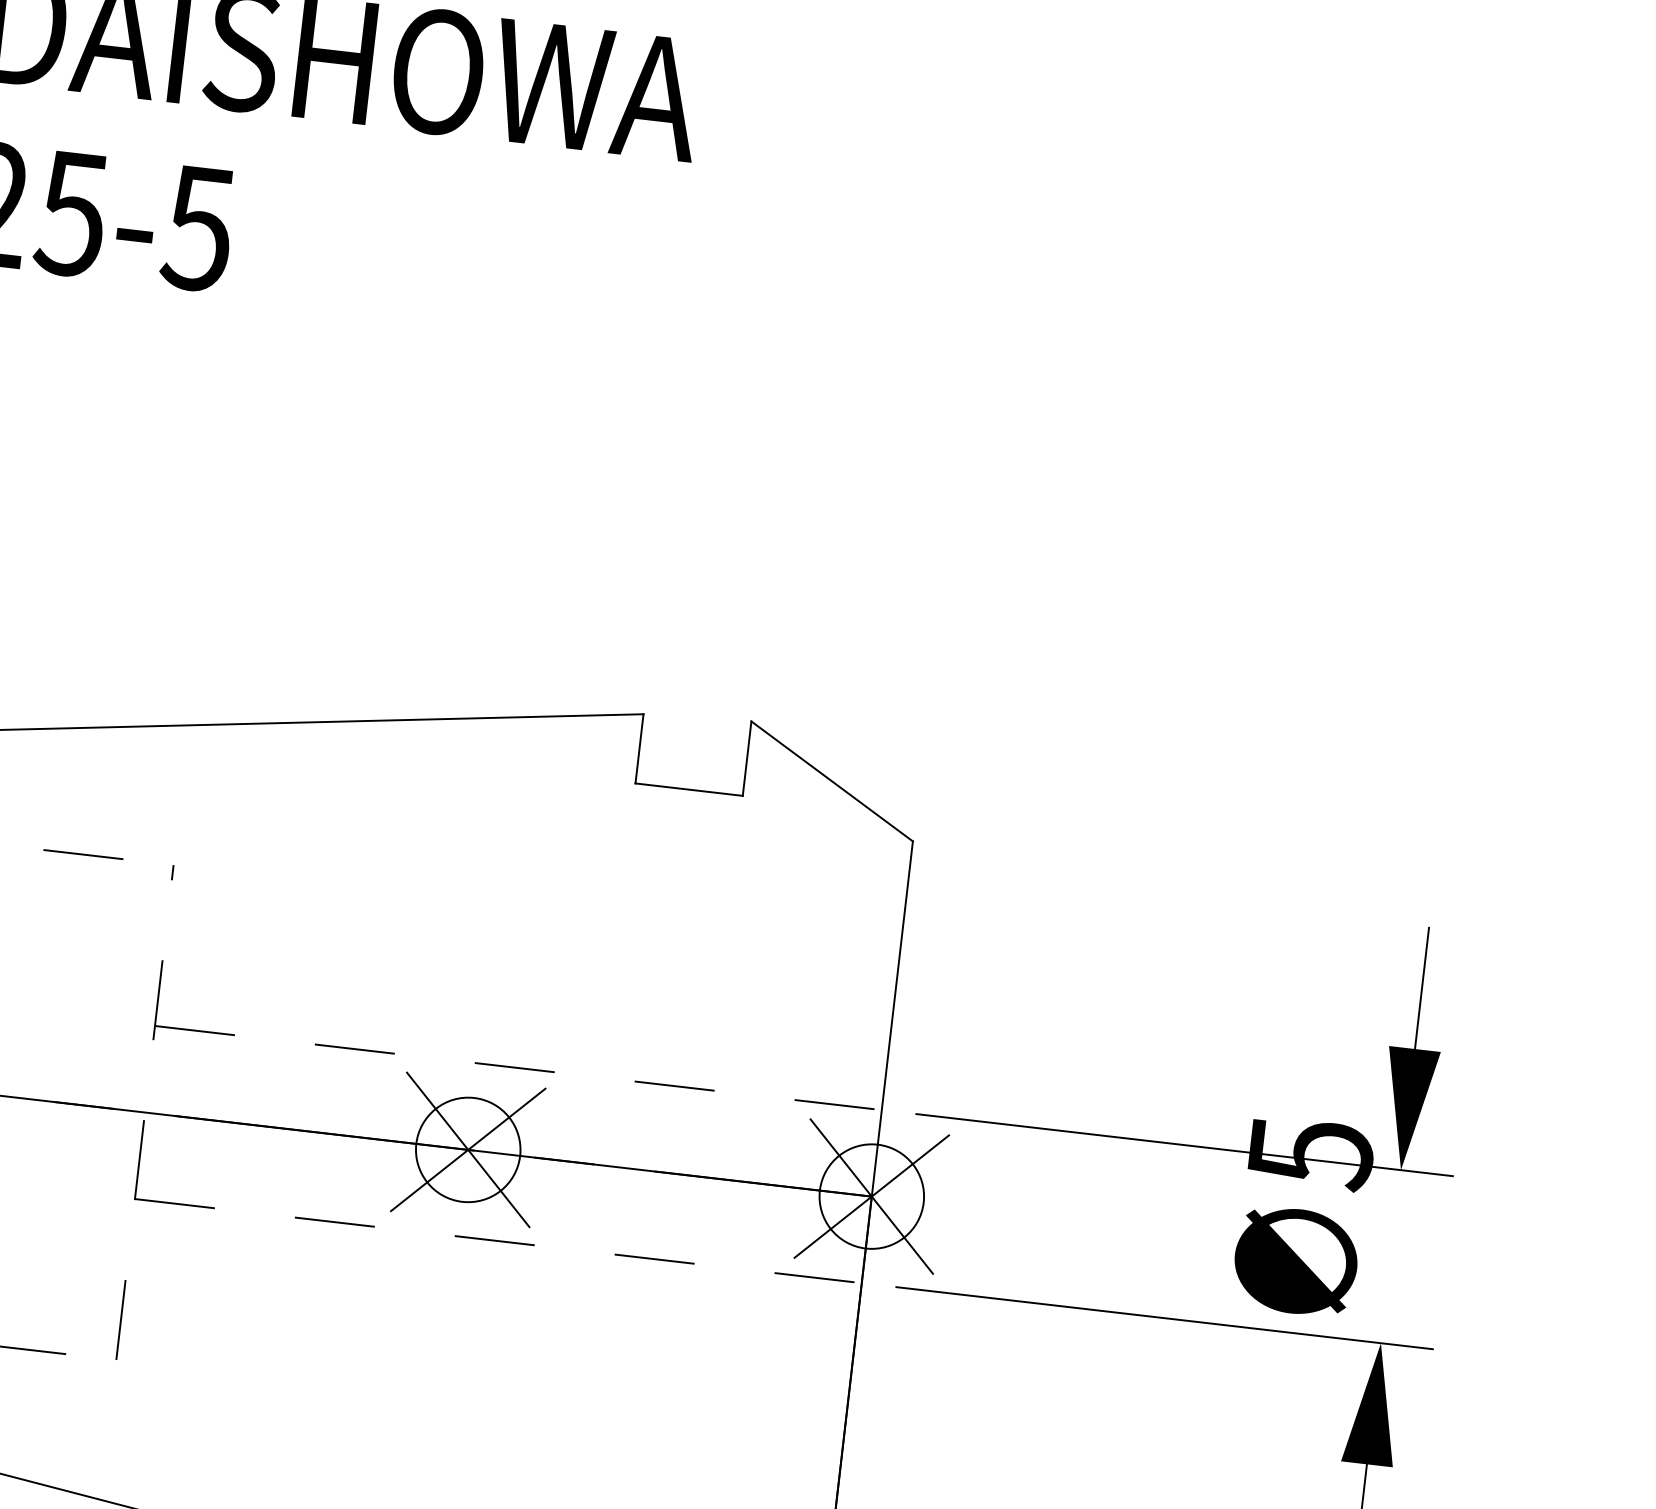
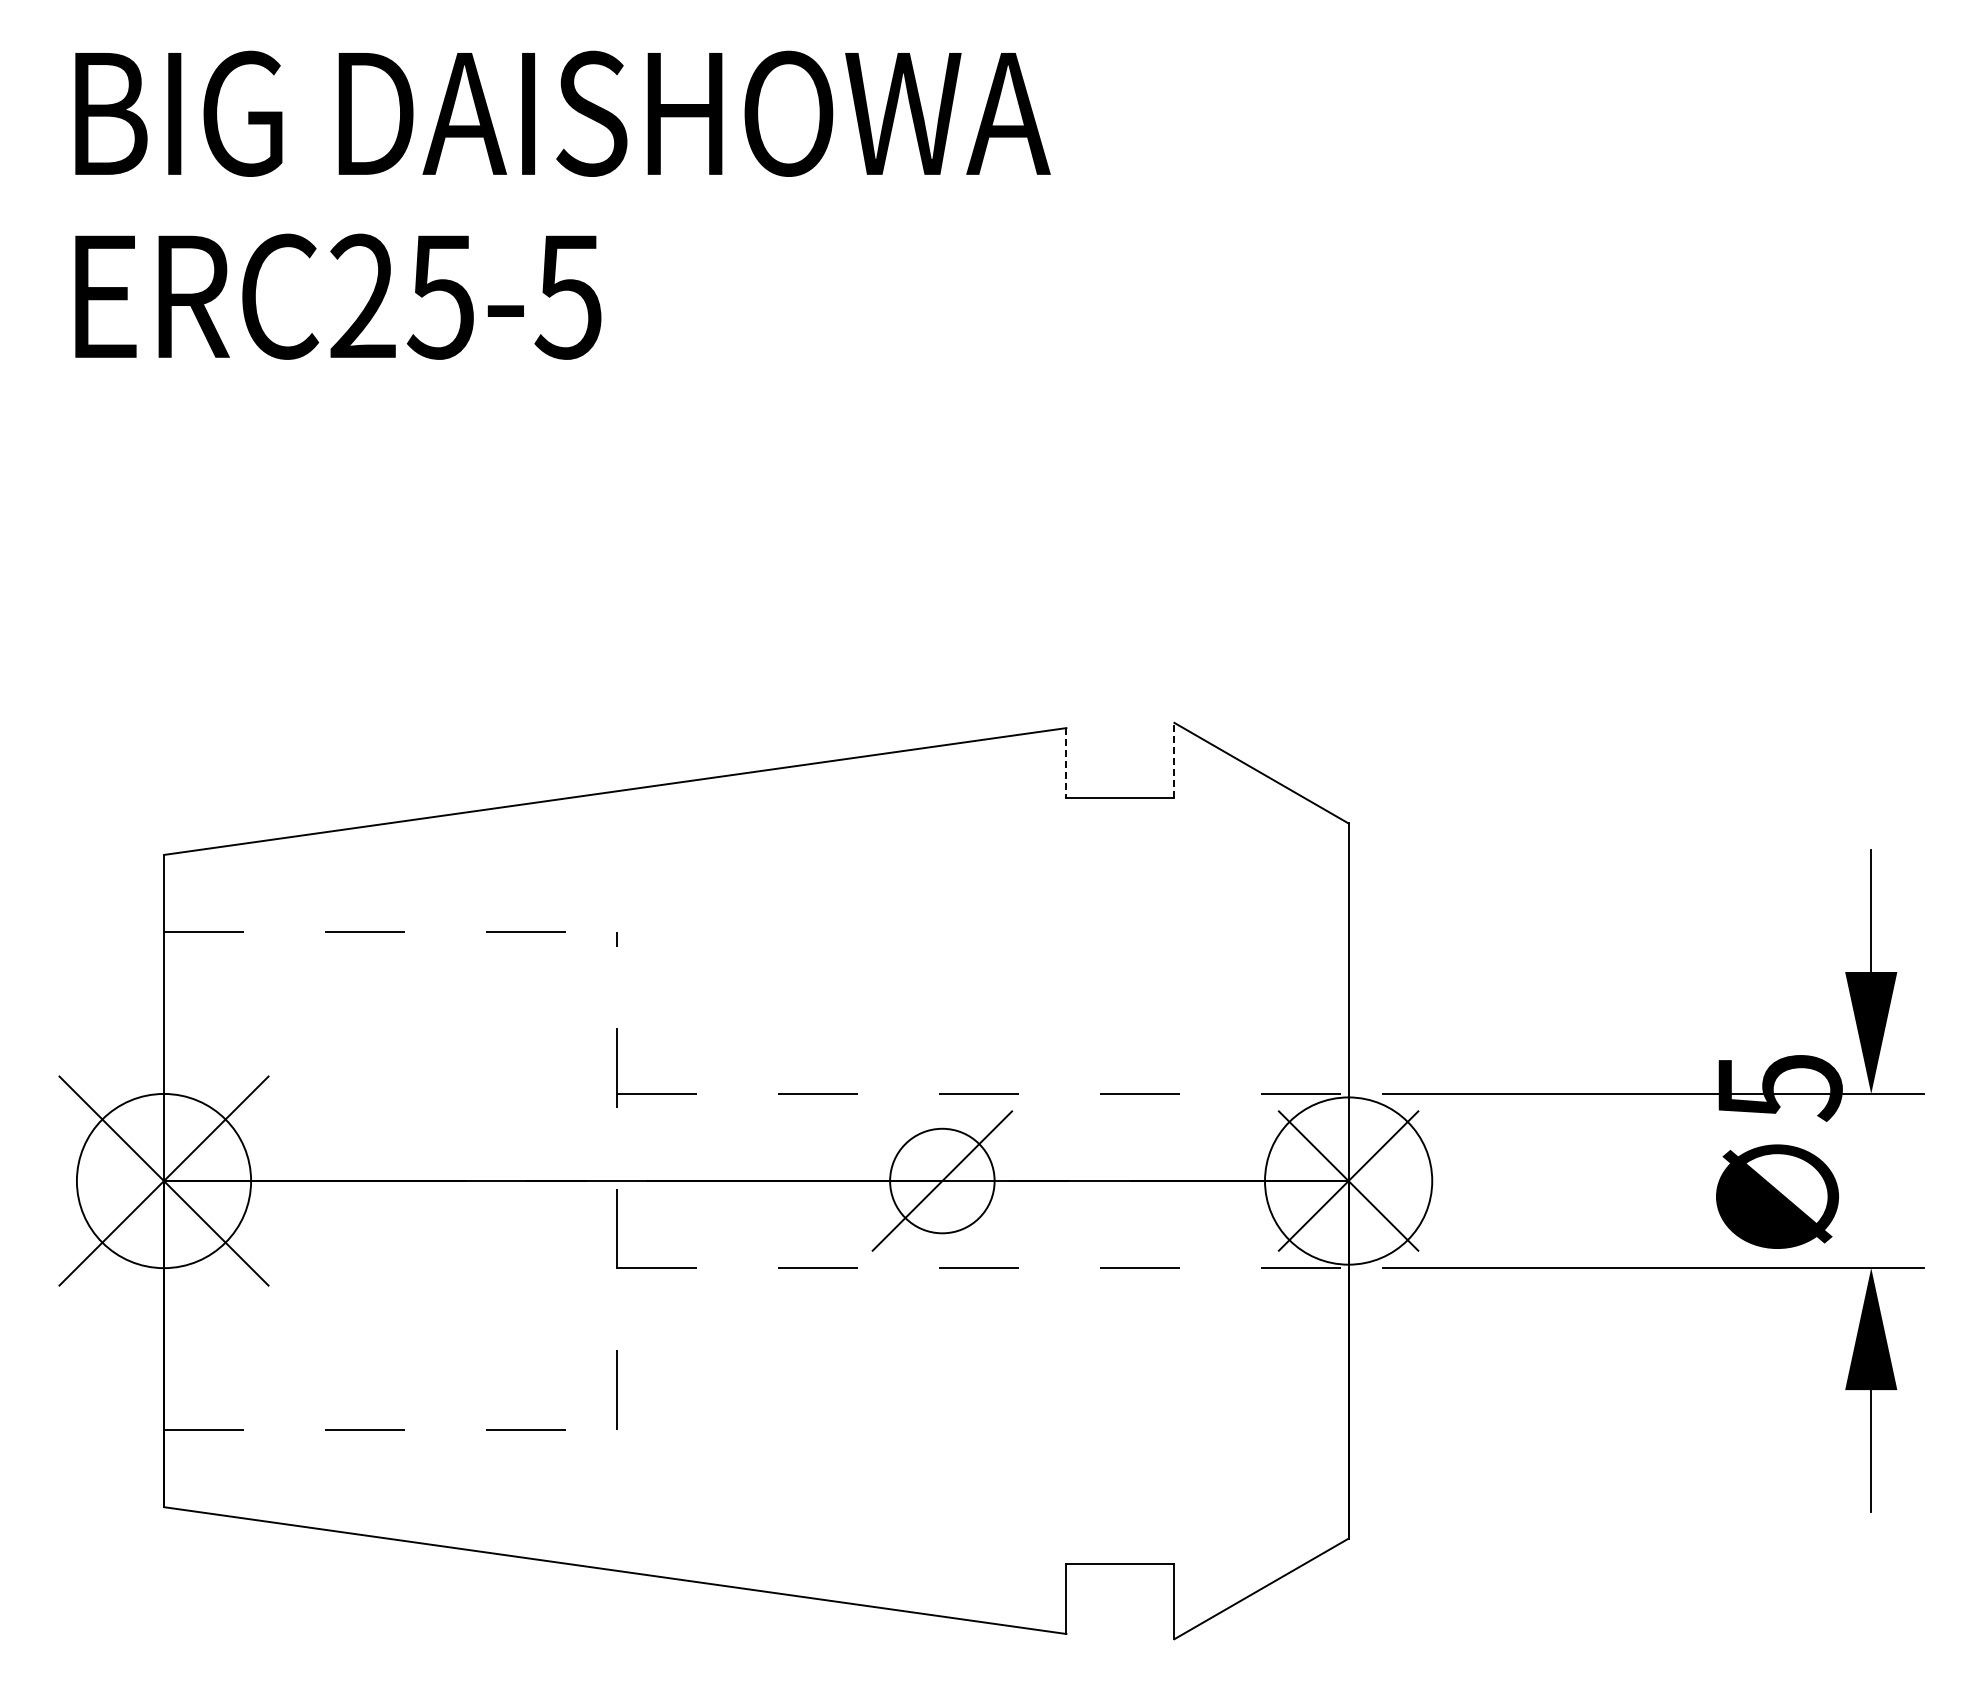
line: (639, 748) -> (1066, 762), solid -> dashed
line: (747, 757) -> (1174, 759), solid -> dashed
line: (468, 1149) -> (942, 1180), removed
circle: (871, 1196) -> (1348, 1180), size x1.6

